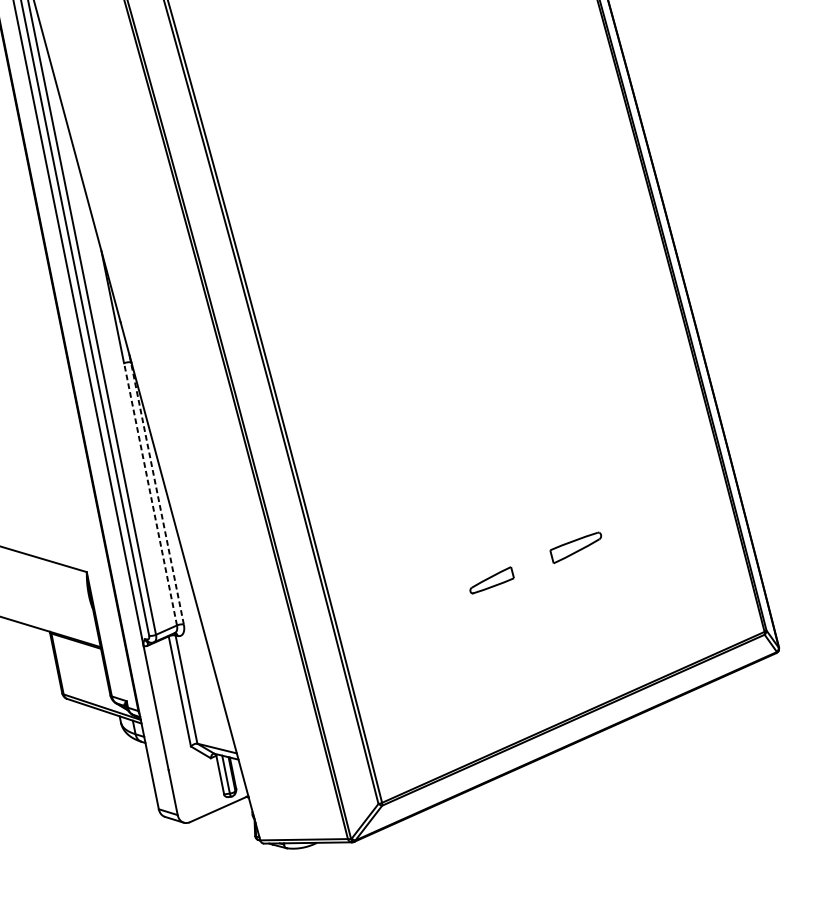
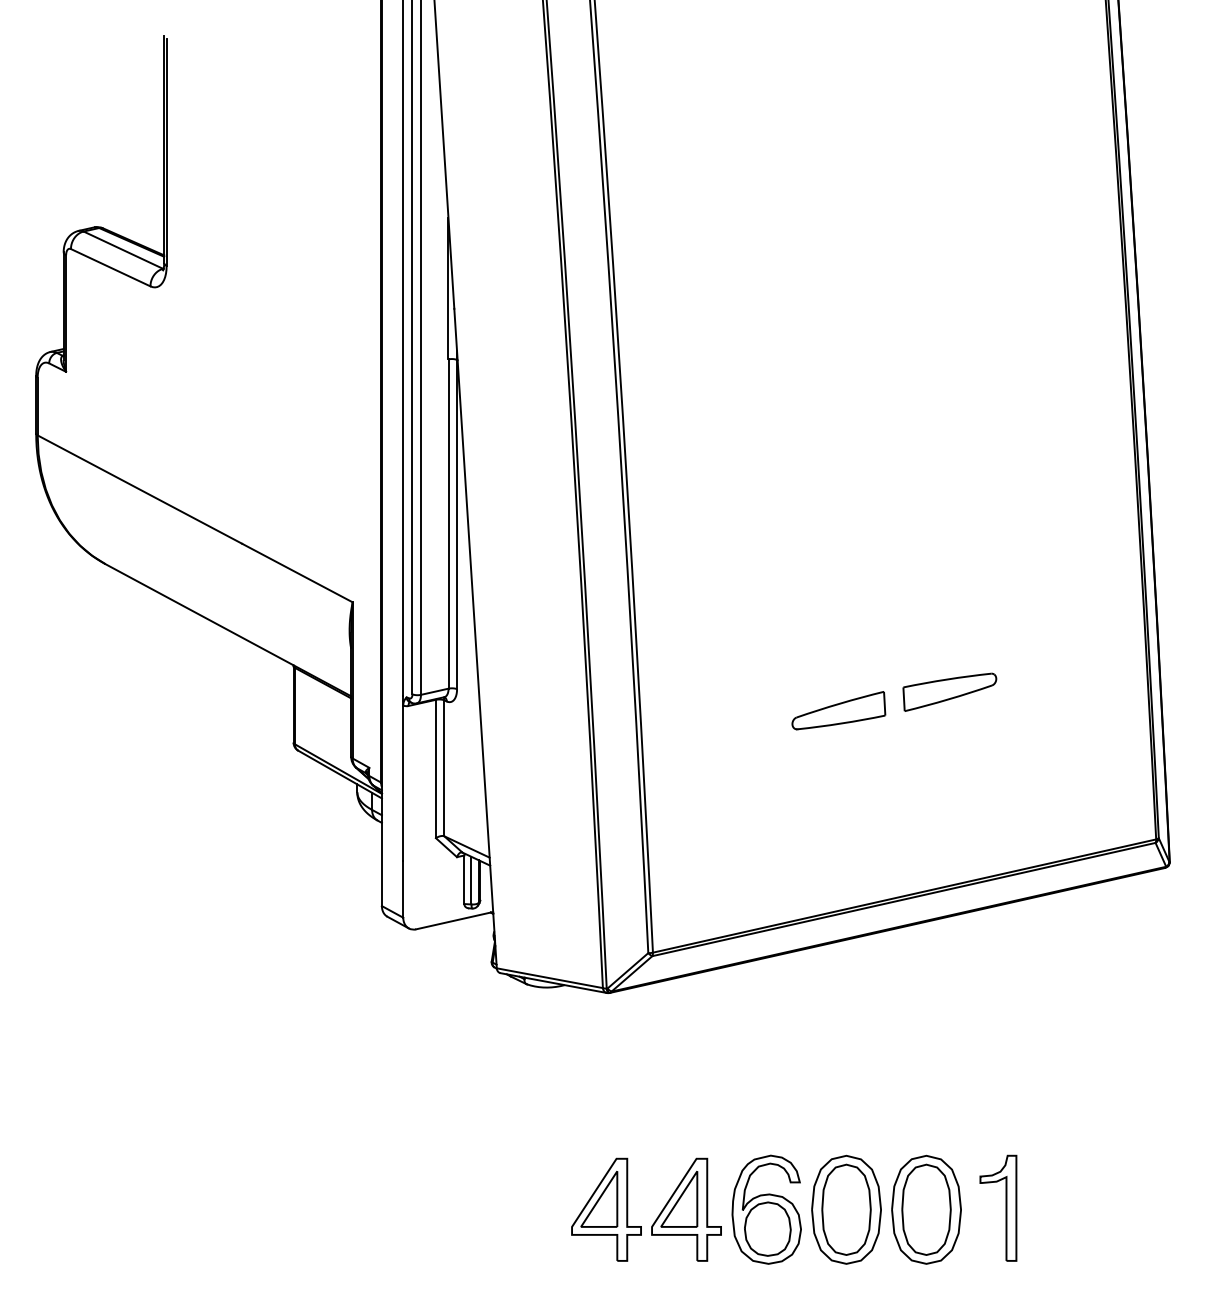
line: (157, 493) -> (457, 524), dashed -> solid
line: (150, 494) -> (448, 524), dashed -> solid
part: (576, 547) -> (949, 691), size x1.43
part: (490, 580) -> (838, 710), size x1.67

